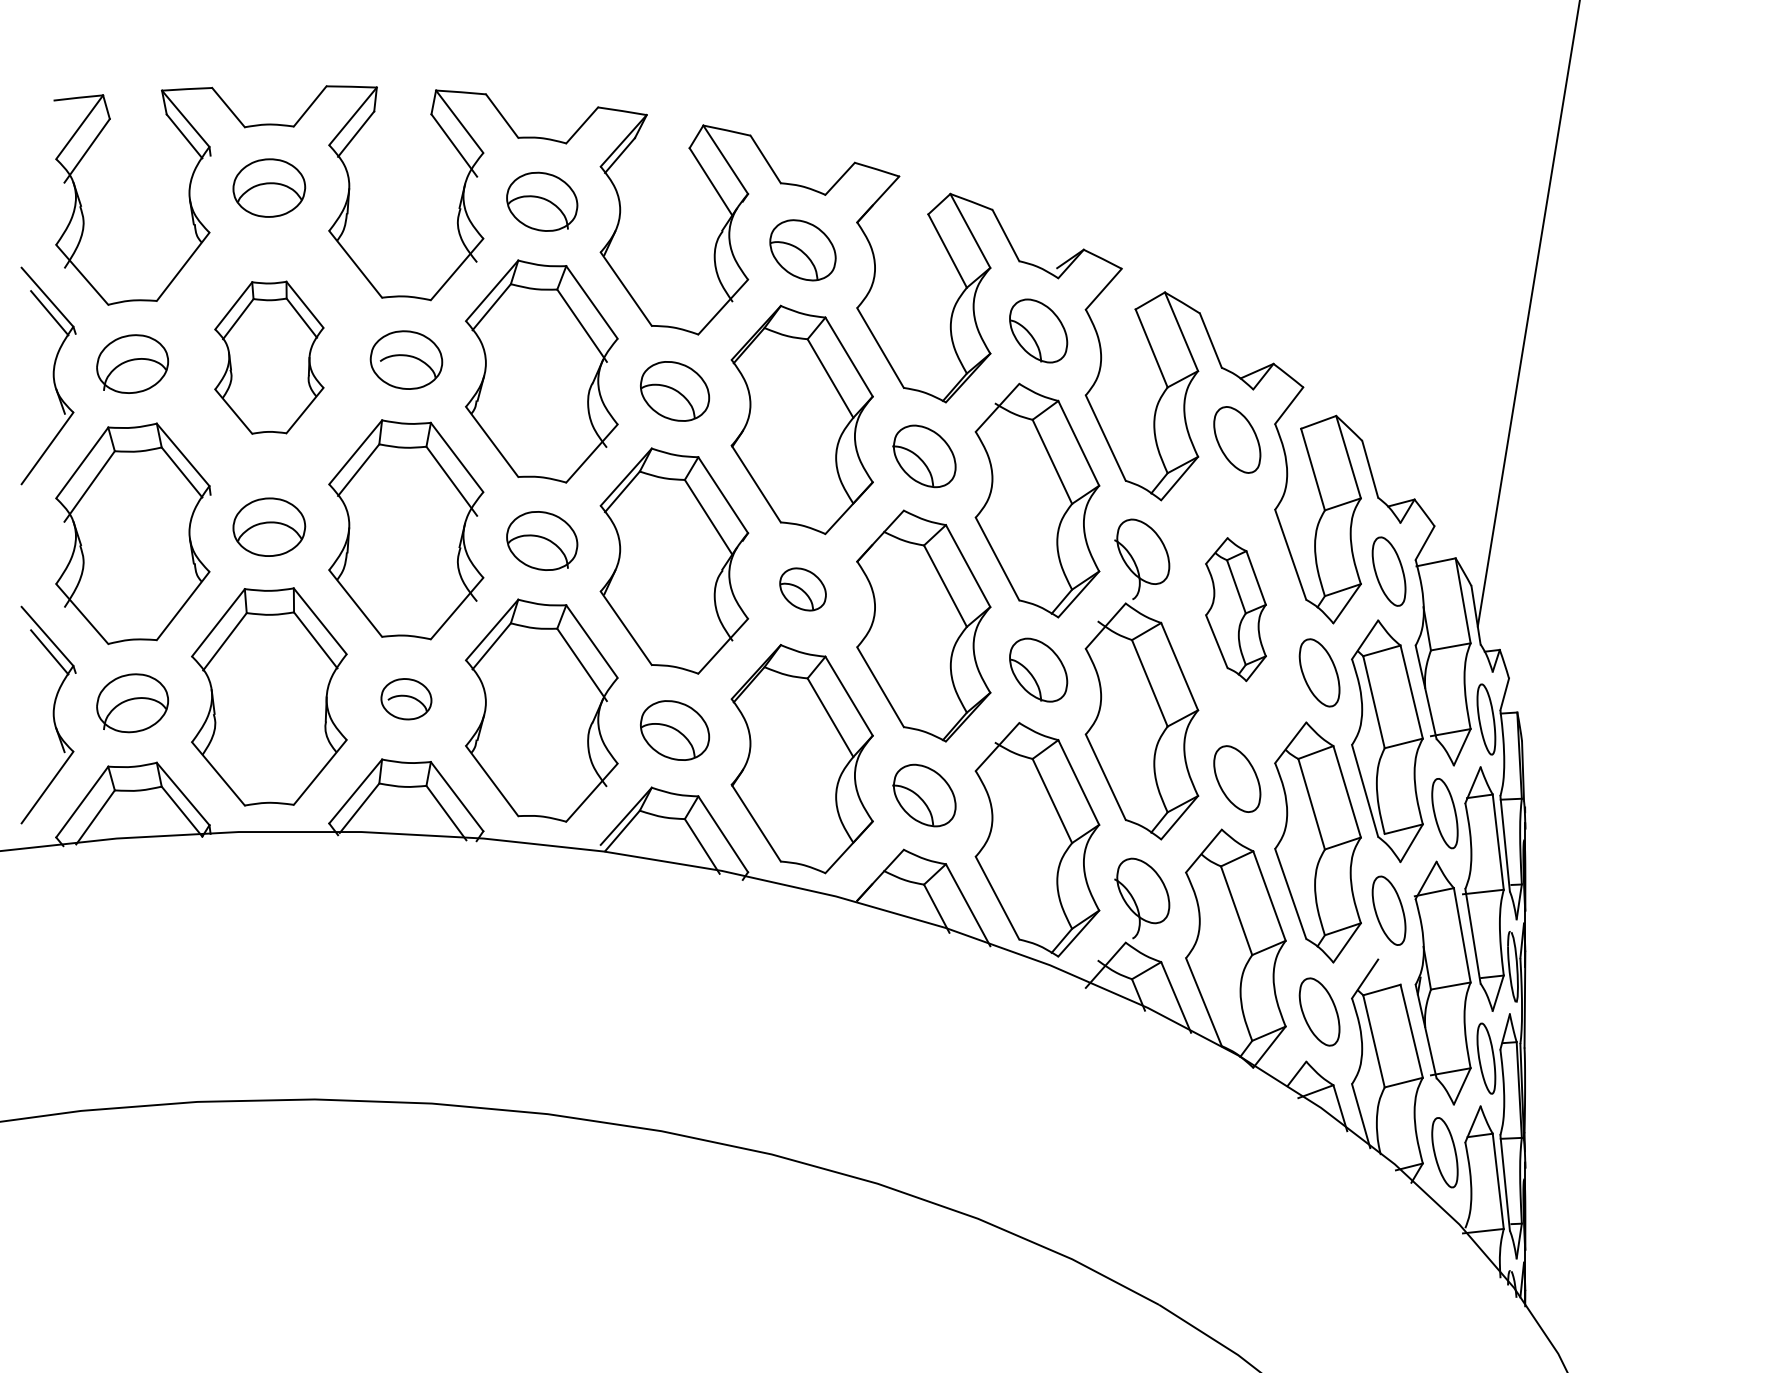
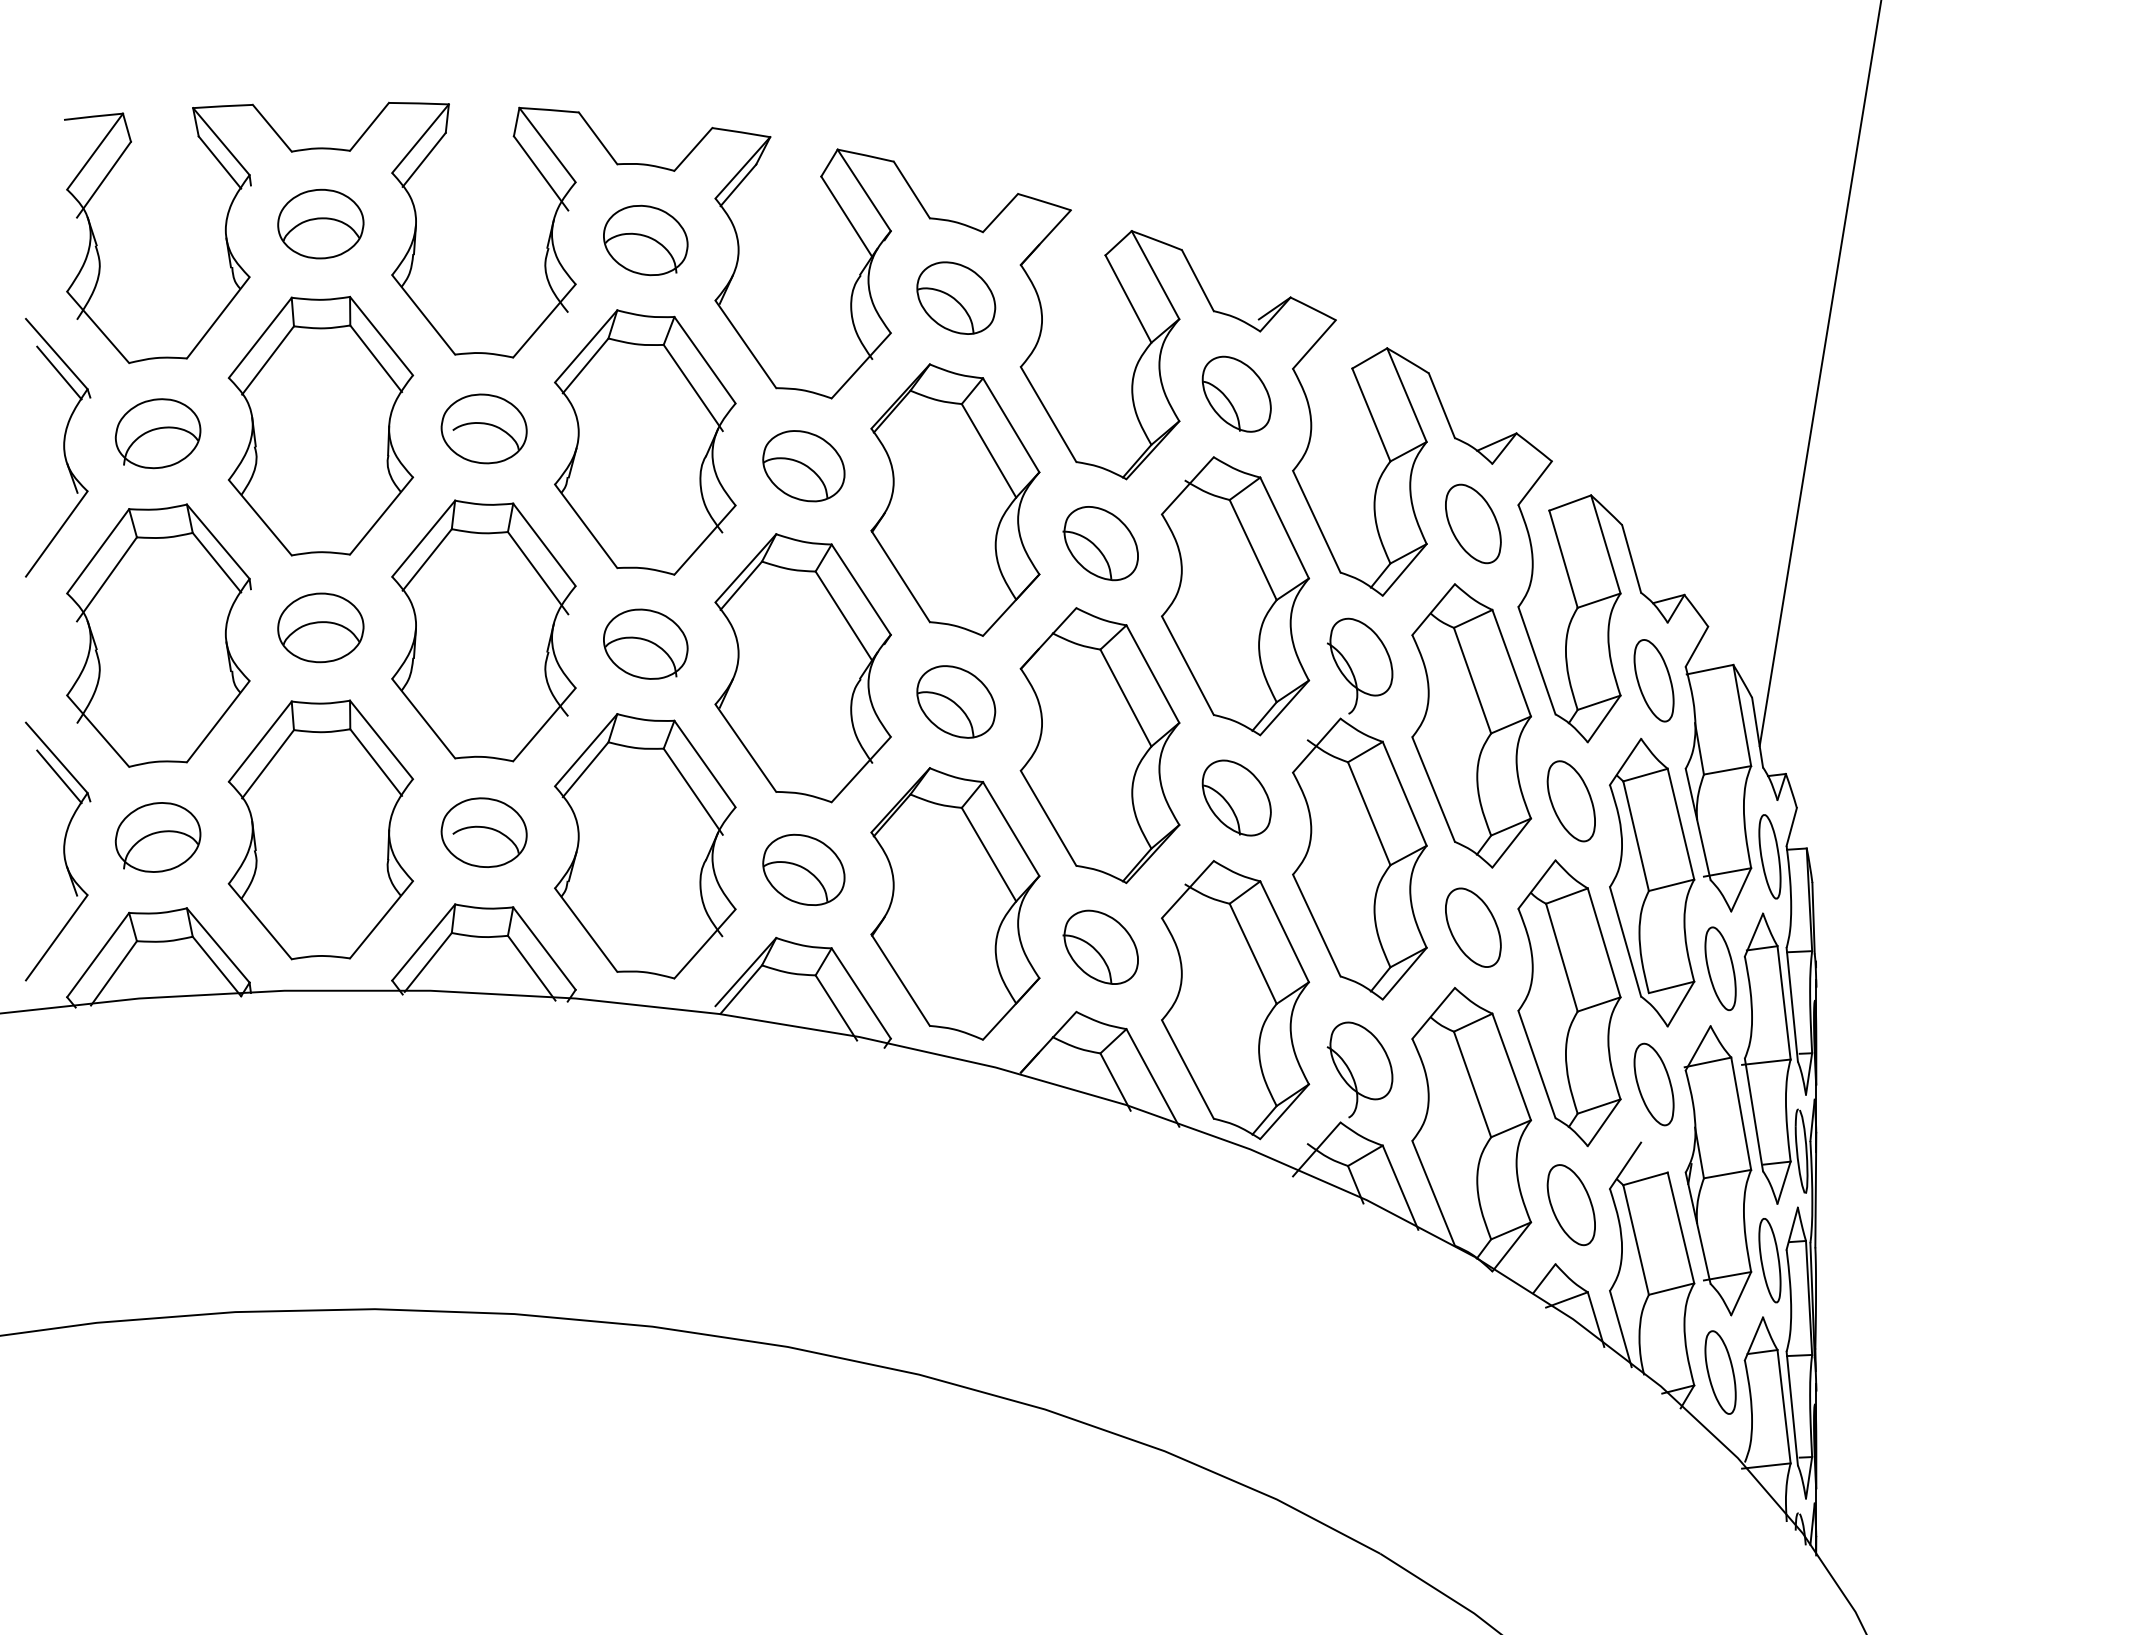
part: (269, 357) -> (320, 425), size x1.43
part: (803, 589) -> (956, 701), size x1.43
part: (1235, 609) -> (1471, 725), size x1.67
part: (405, 699) -> (483, 832), size x1.43

